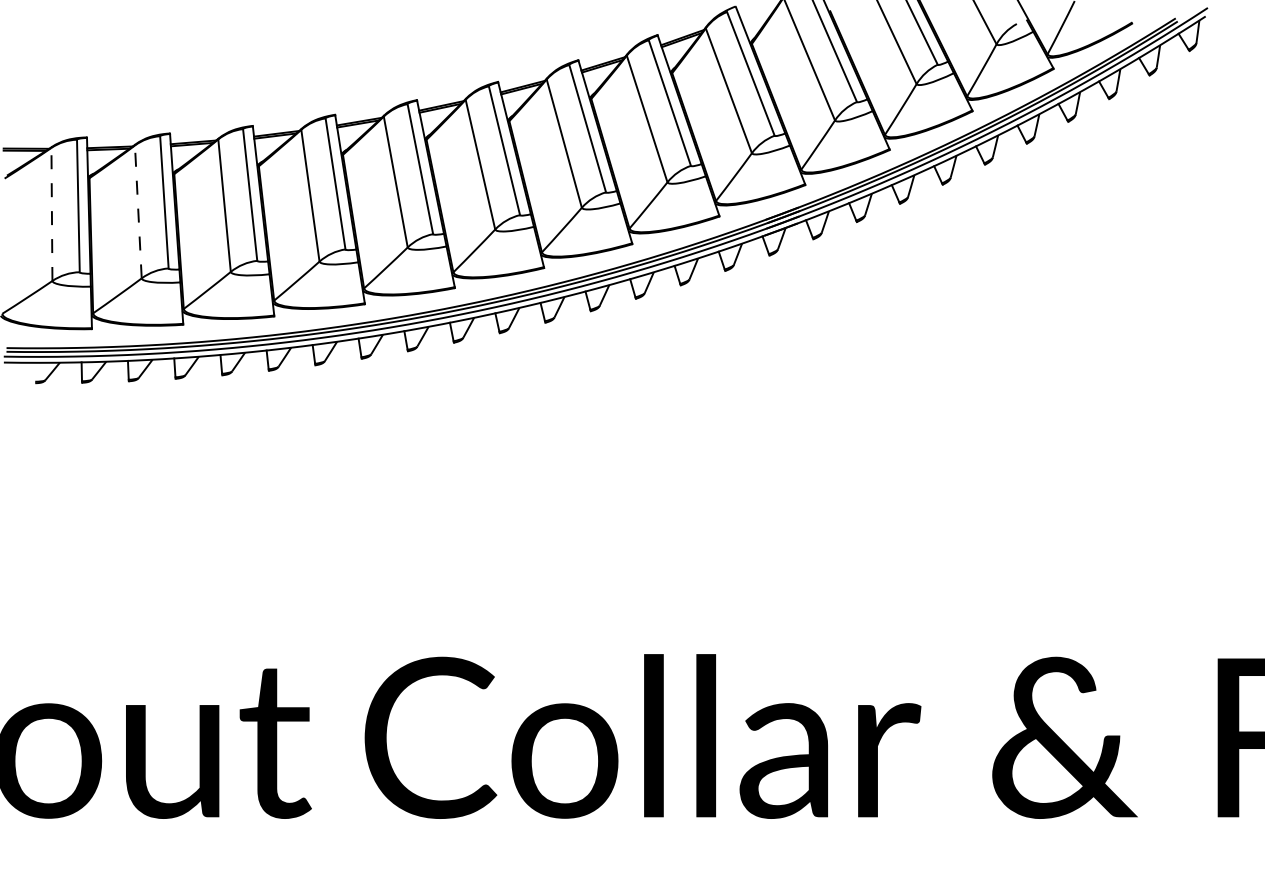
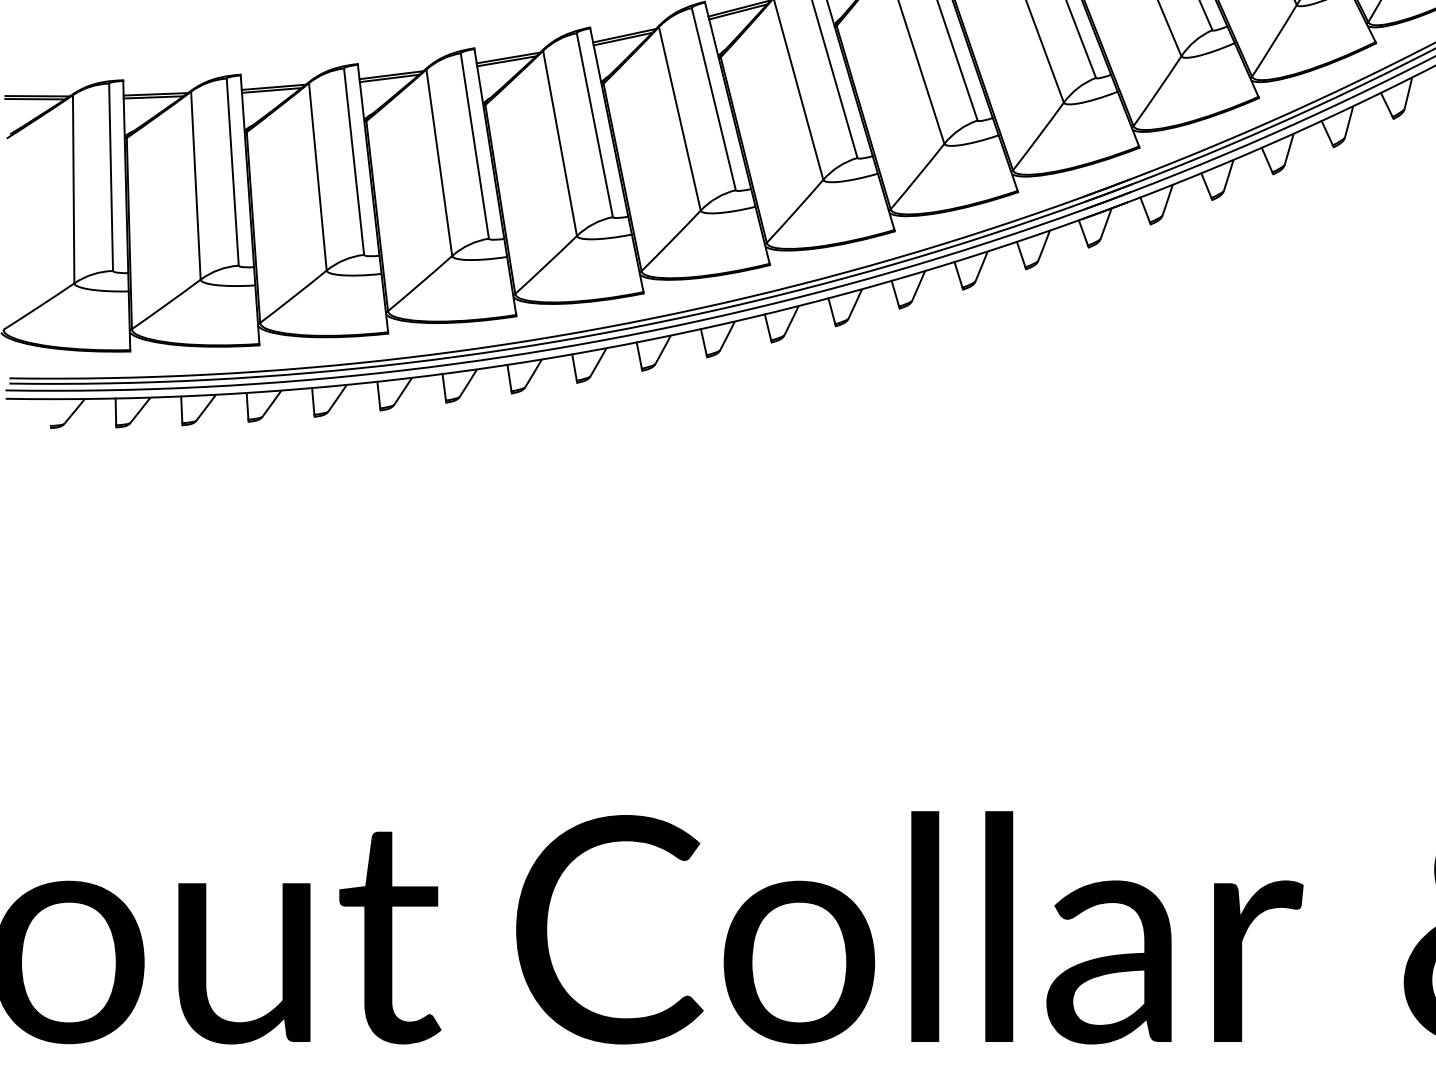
line: (138, 211) -> (196, 185), dashed -> solid
line: (51, 214) -> (73, 189), dashed -> solid

